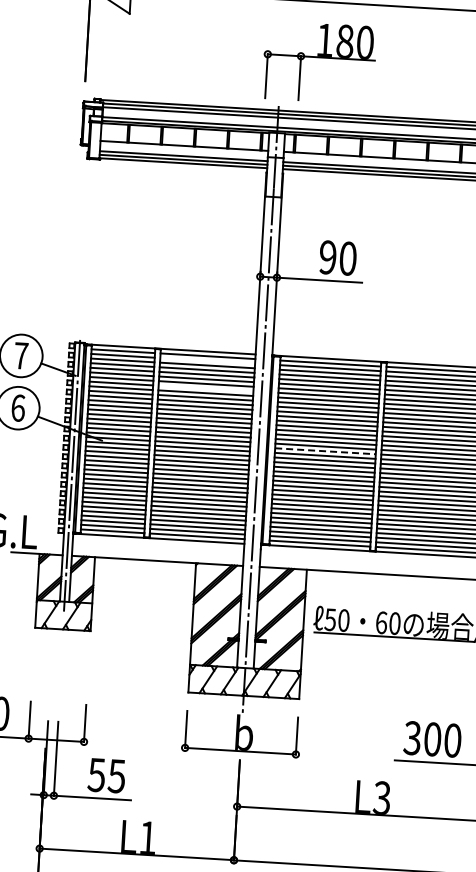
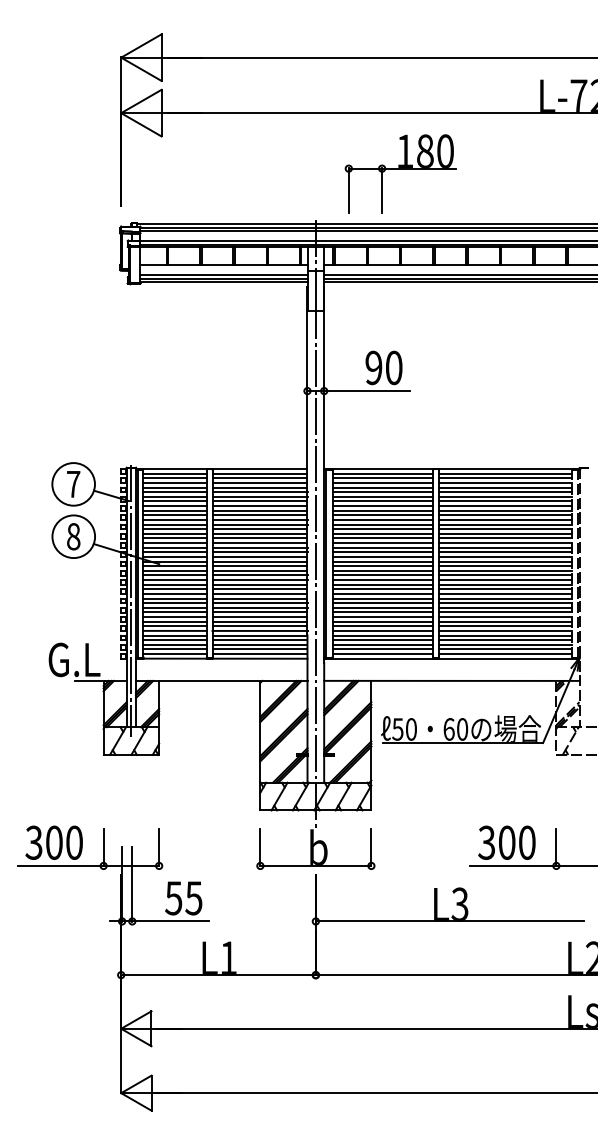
part: (319, 62) -> (400, 173), moved
line: (207, 361) -> (259, 478), added
line: (205, 389) -> (259, 506), added
text: (18, 407) -> (73, 536), 6 -> 8
line: (326, 451) -> (383, 561), dashed -> solid

